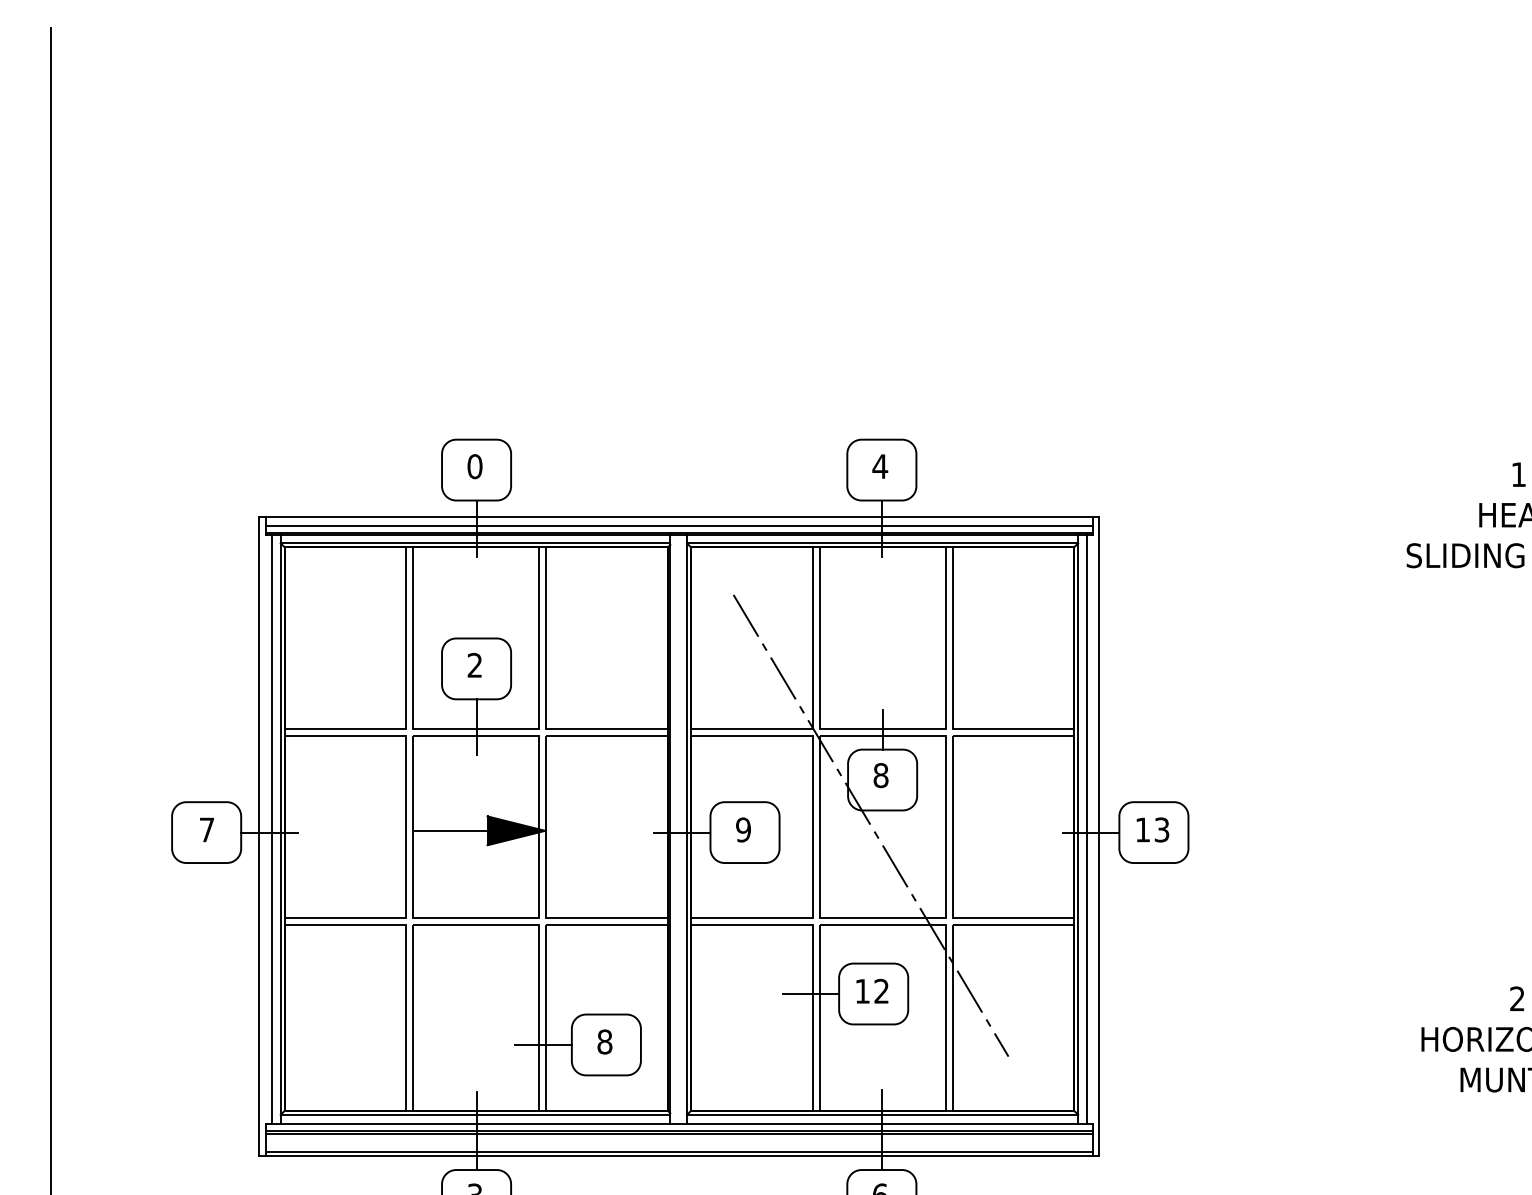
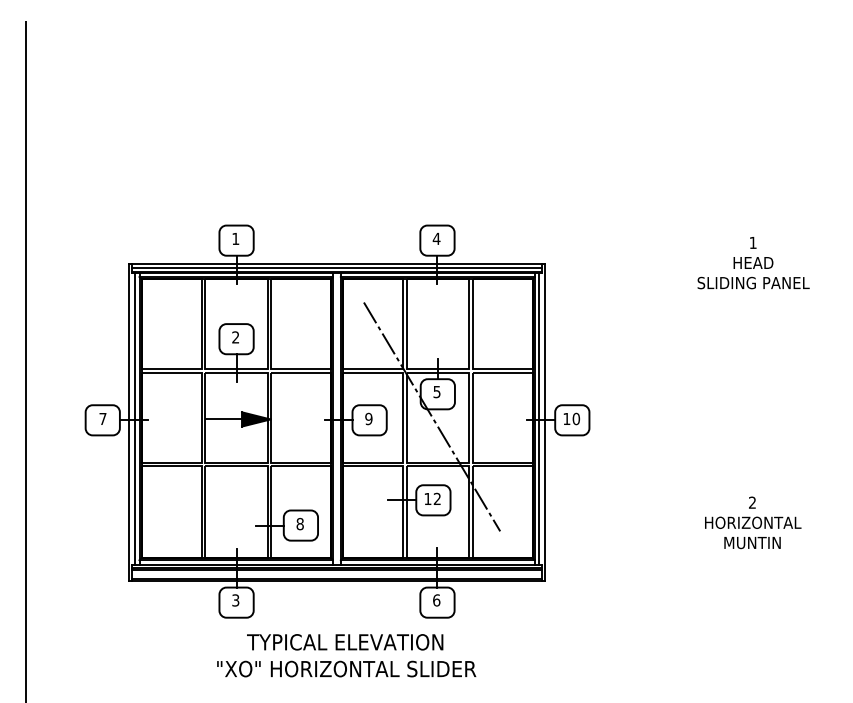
text: (474, 465) -> (235, 238), 0 -> 1
text: (879, 774) -> (436, 391), 8 -> 5
text: (1162, 828) -> (576, 418), 13 -> 10

